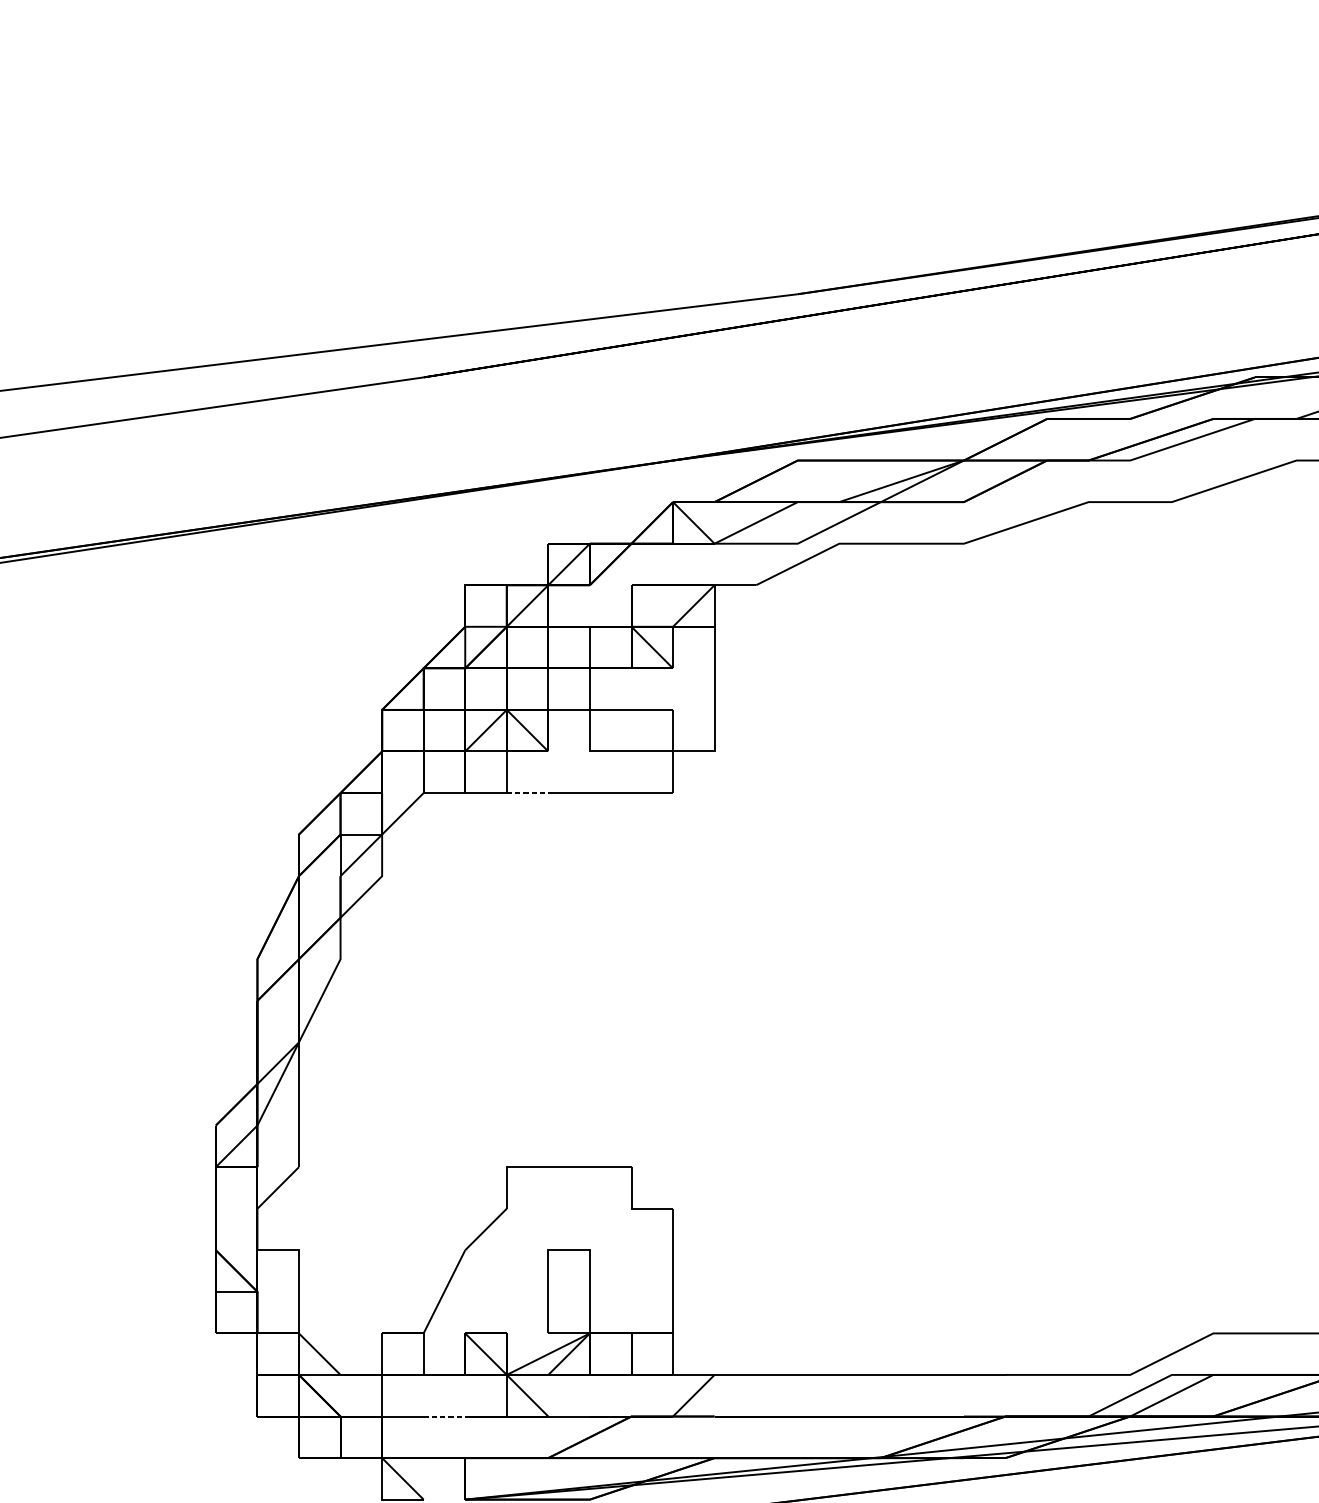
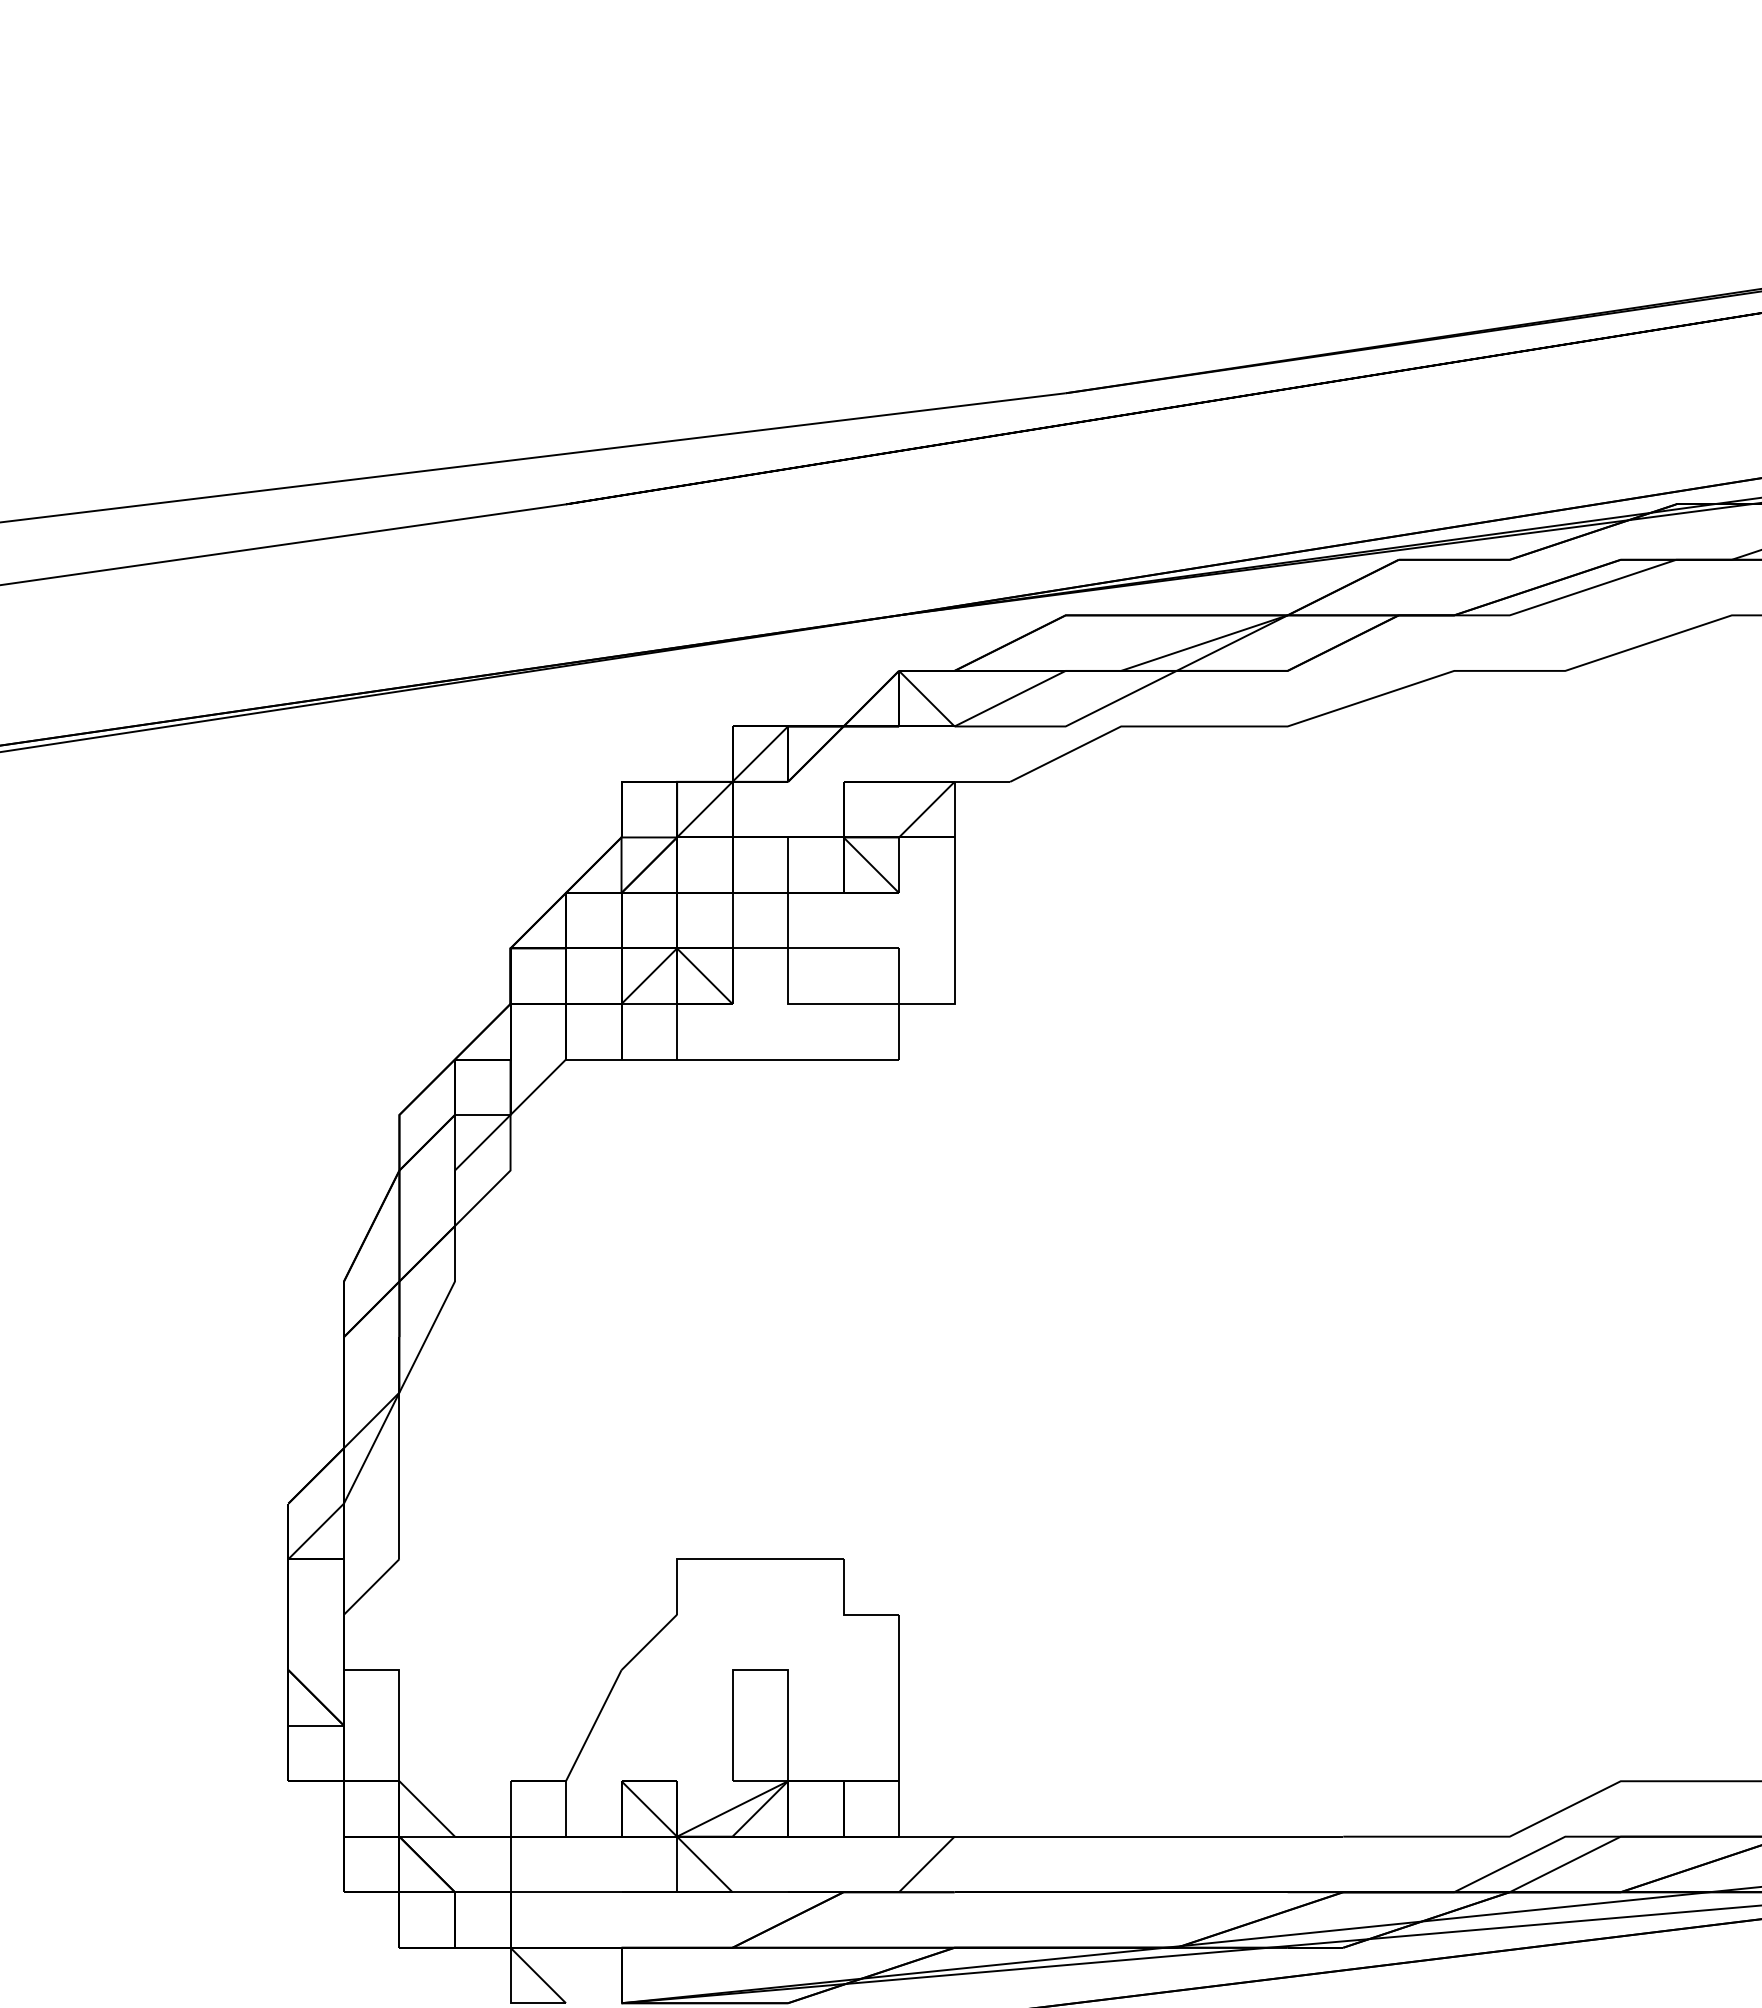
line: (527, 793) -> (704, 1059), dashed -> solid
line: (444, 1416) -> (593, 1892), dashed -> solid

